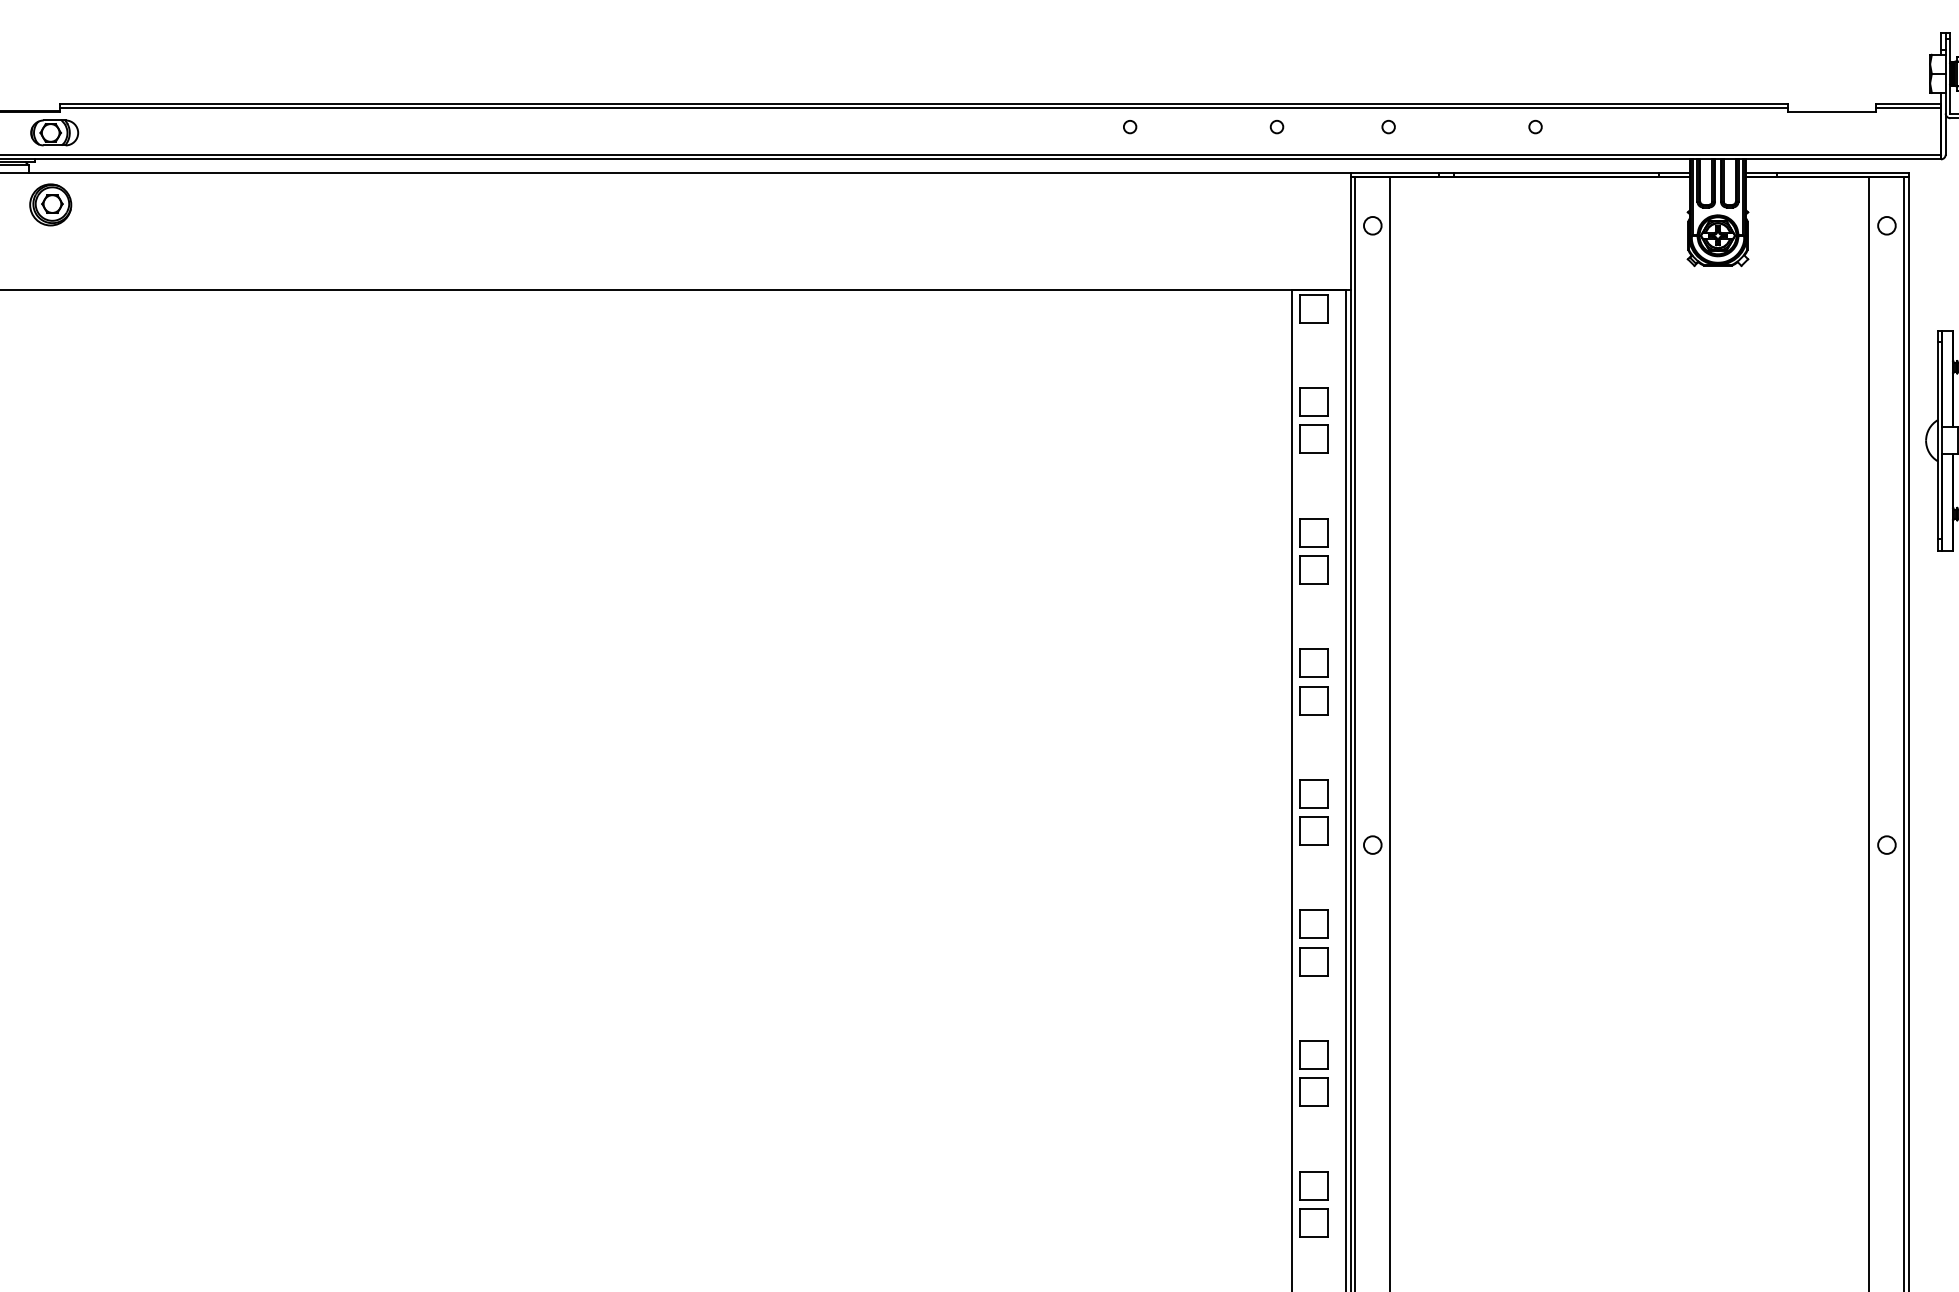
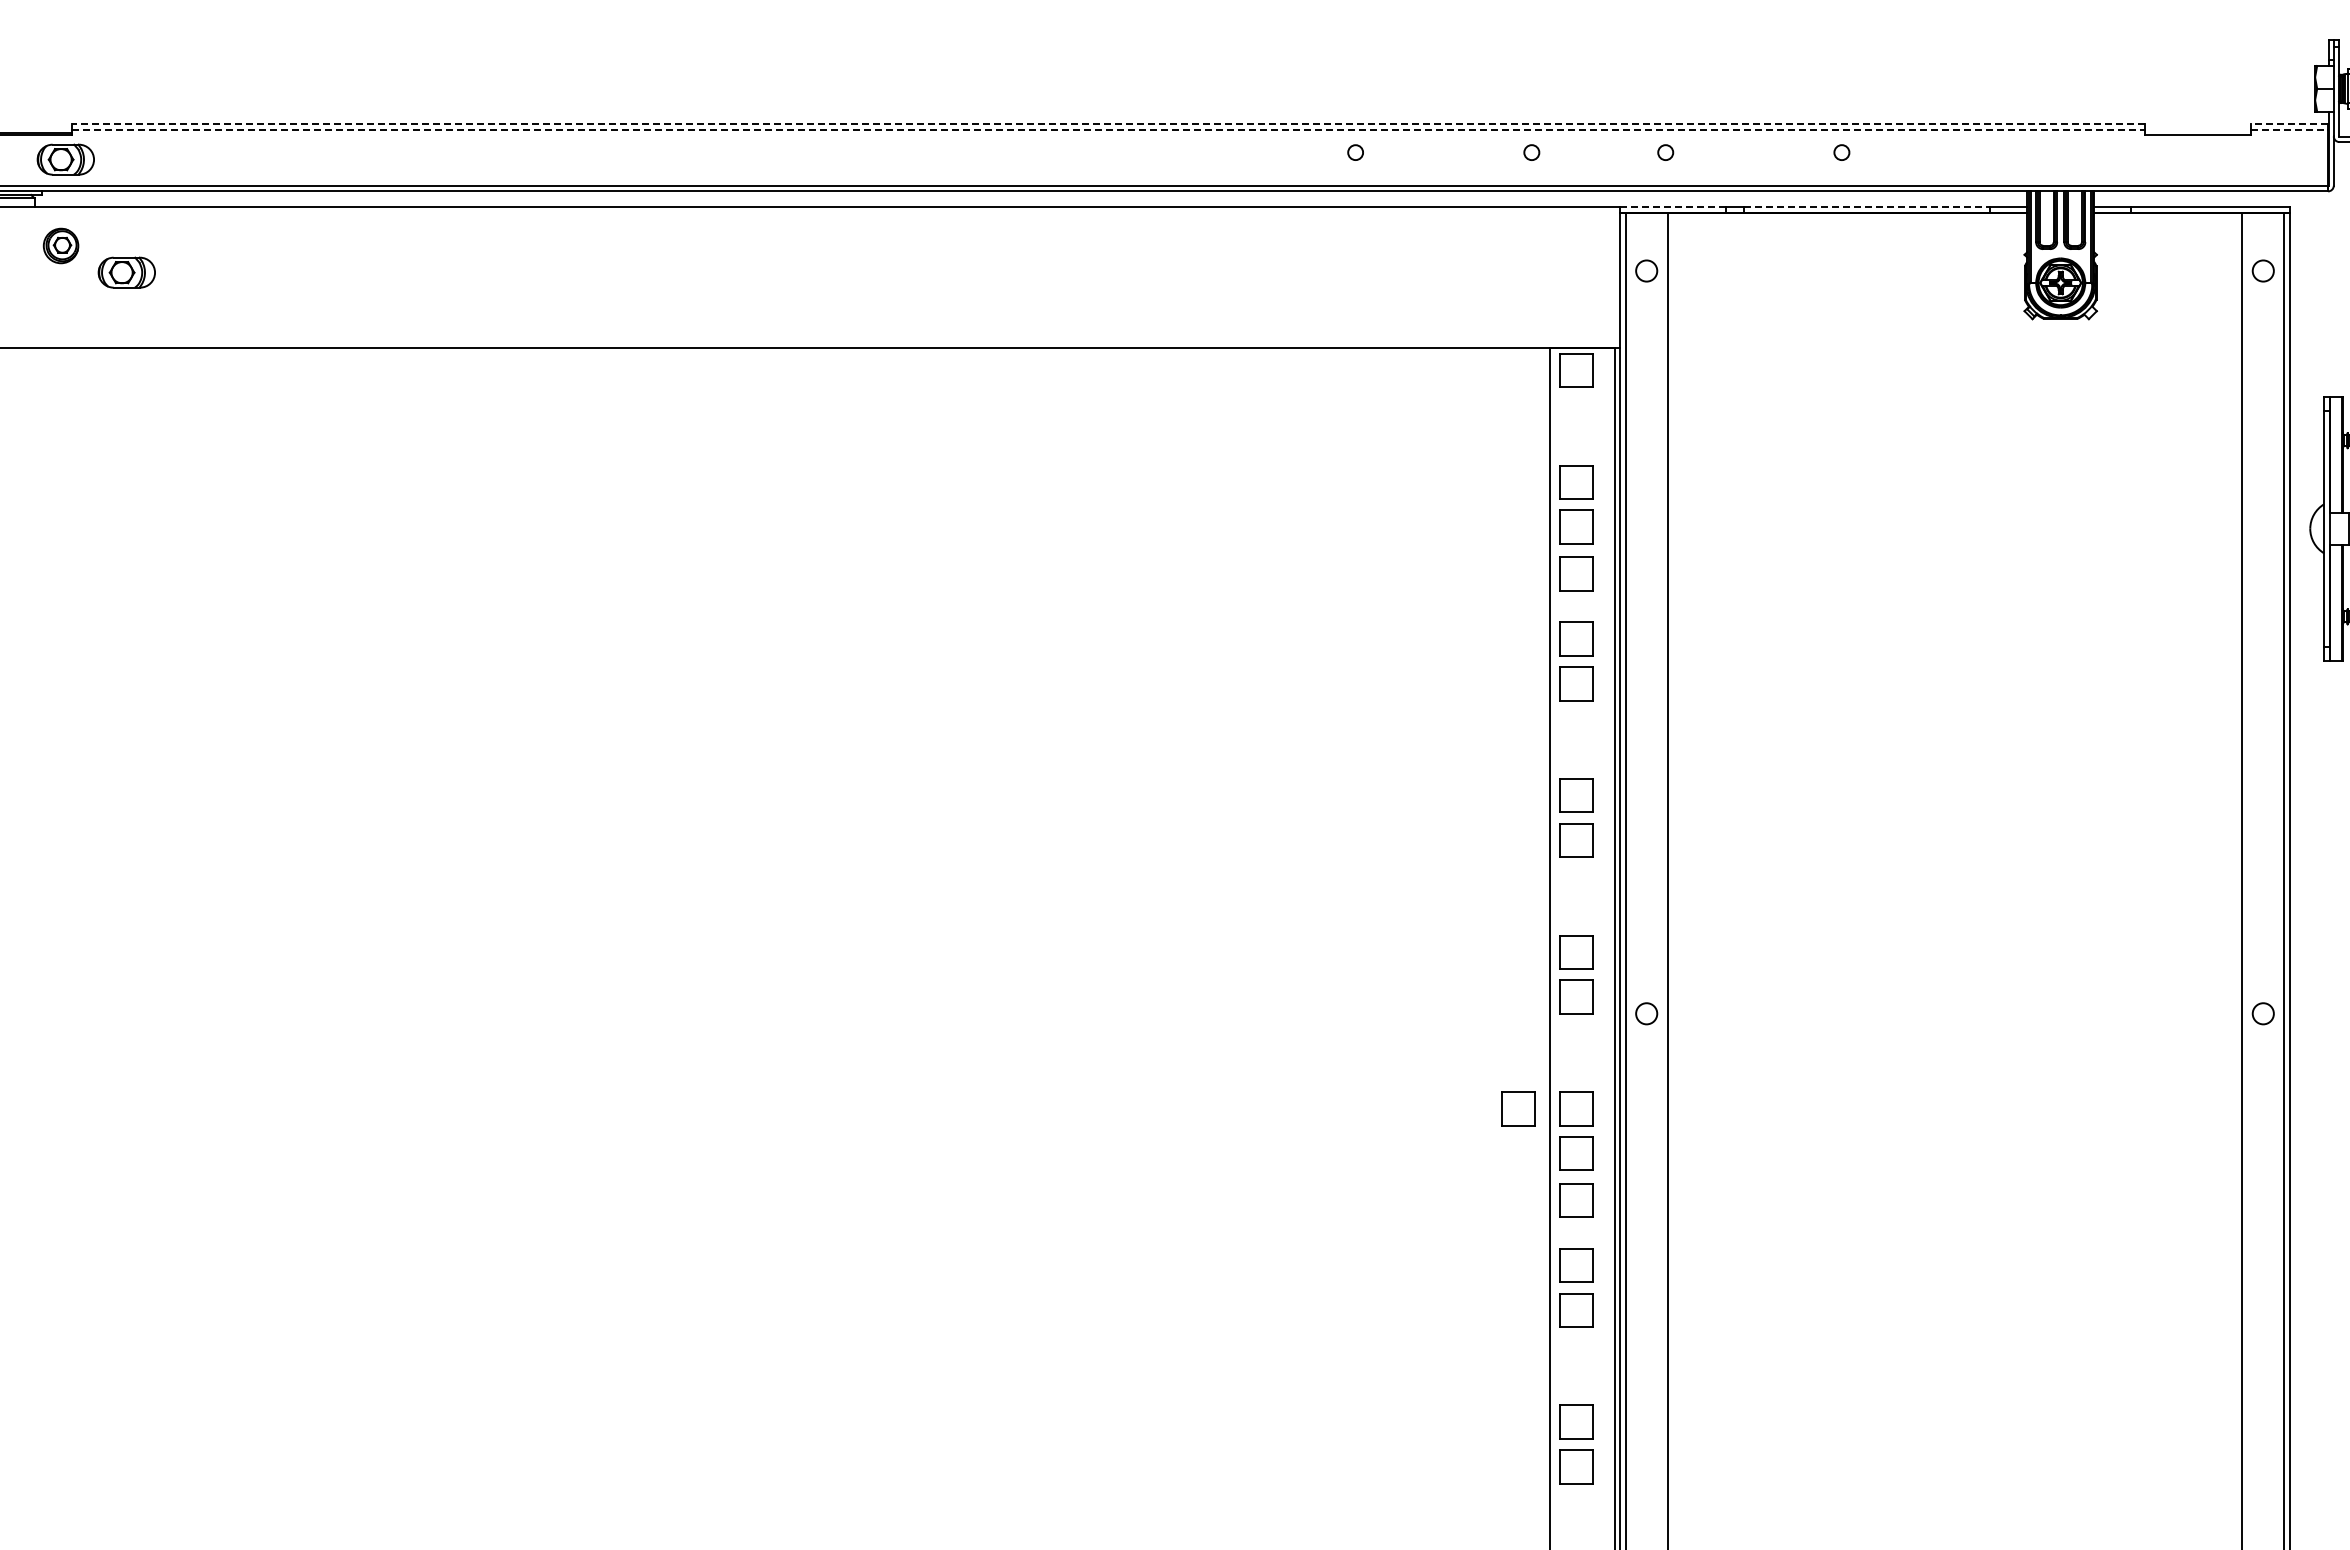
line: (923, 103) -> (1107, 124), solid -> dashed
line: (1908, 103) -> (2289, 124), solid -> dashed
line: (924, 108) -> (1108, 130), solid -> dashed
line: (1908, 108) -> (2289, 130), solid -> dashed
line: (1395, 172) -> (1673, 207), solid -> dashed
line: (1556, 172) -> (1867, 207), solid -> dashed
part: (50, 204) -> (60, 245), size x0.7
part: (105, 227) -> (126, 272), added
part: (1314, 477) -> (1576, 573), added
part: (1265, 924) -> (1518, 1108), added
part: (1314, 1000) -> (1576, 1200), added

